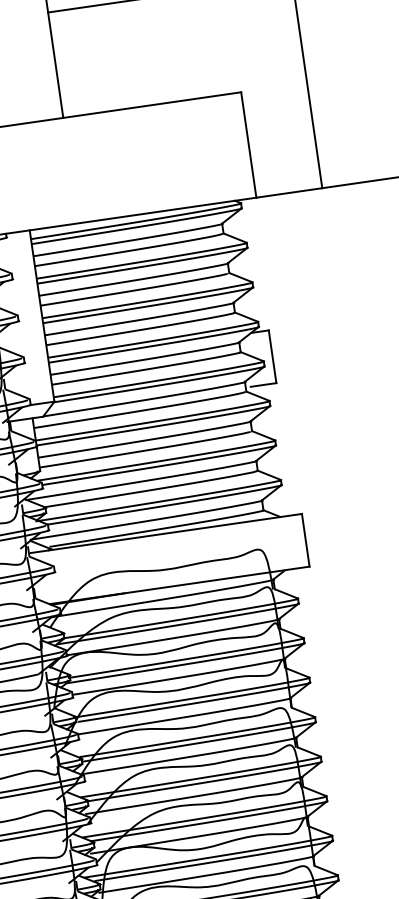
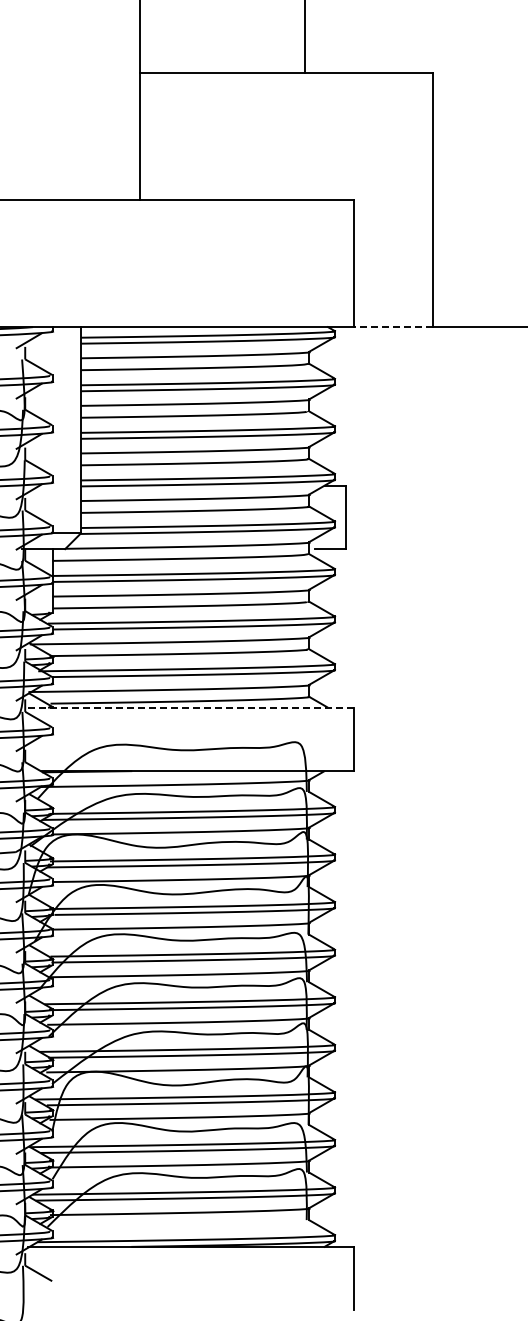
line: (289, 193) -> (393, 327), solid -> dashed
line: (166, 533) -> (190, 707), solid -> dashed

